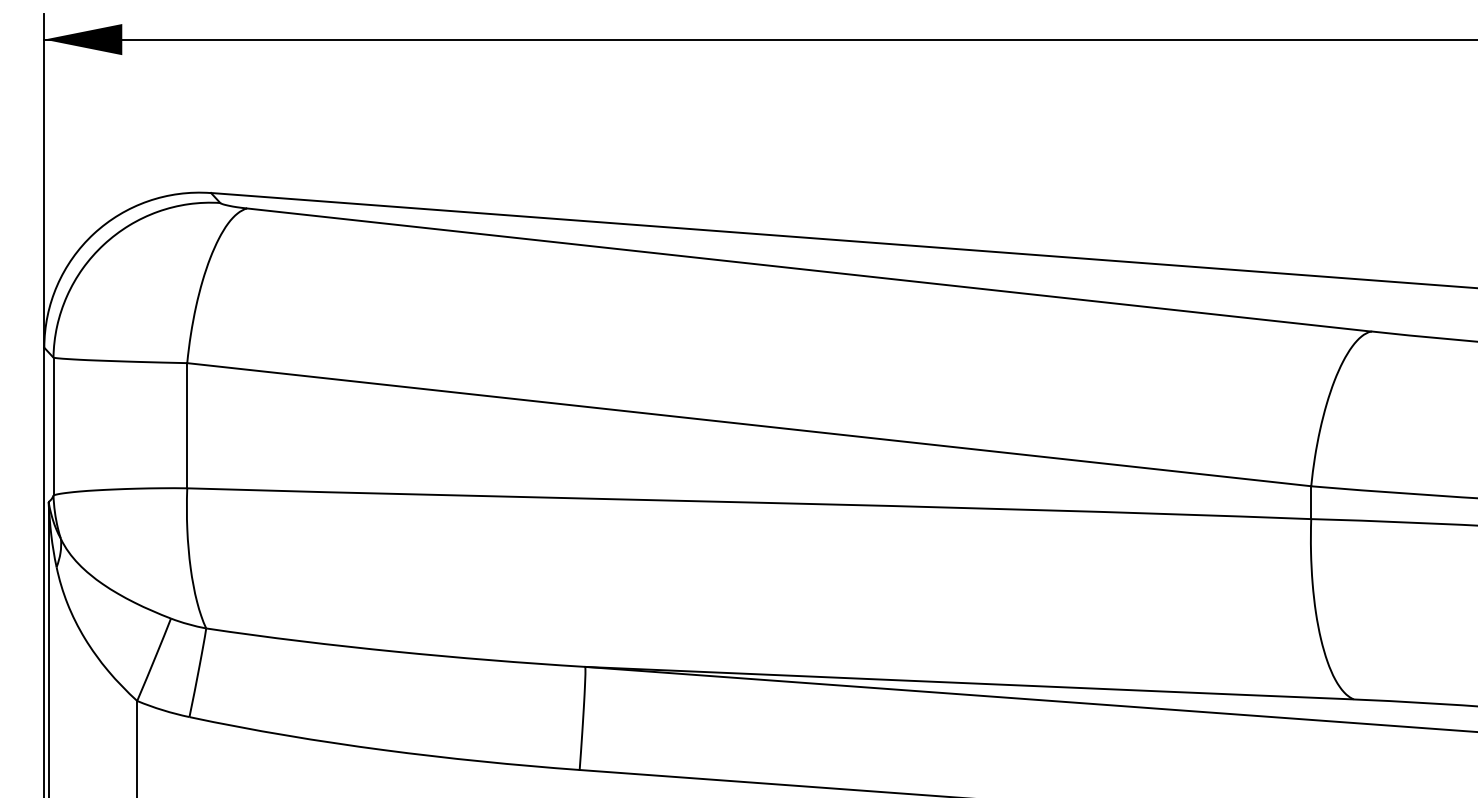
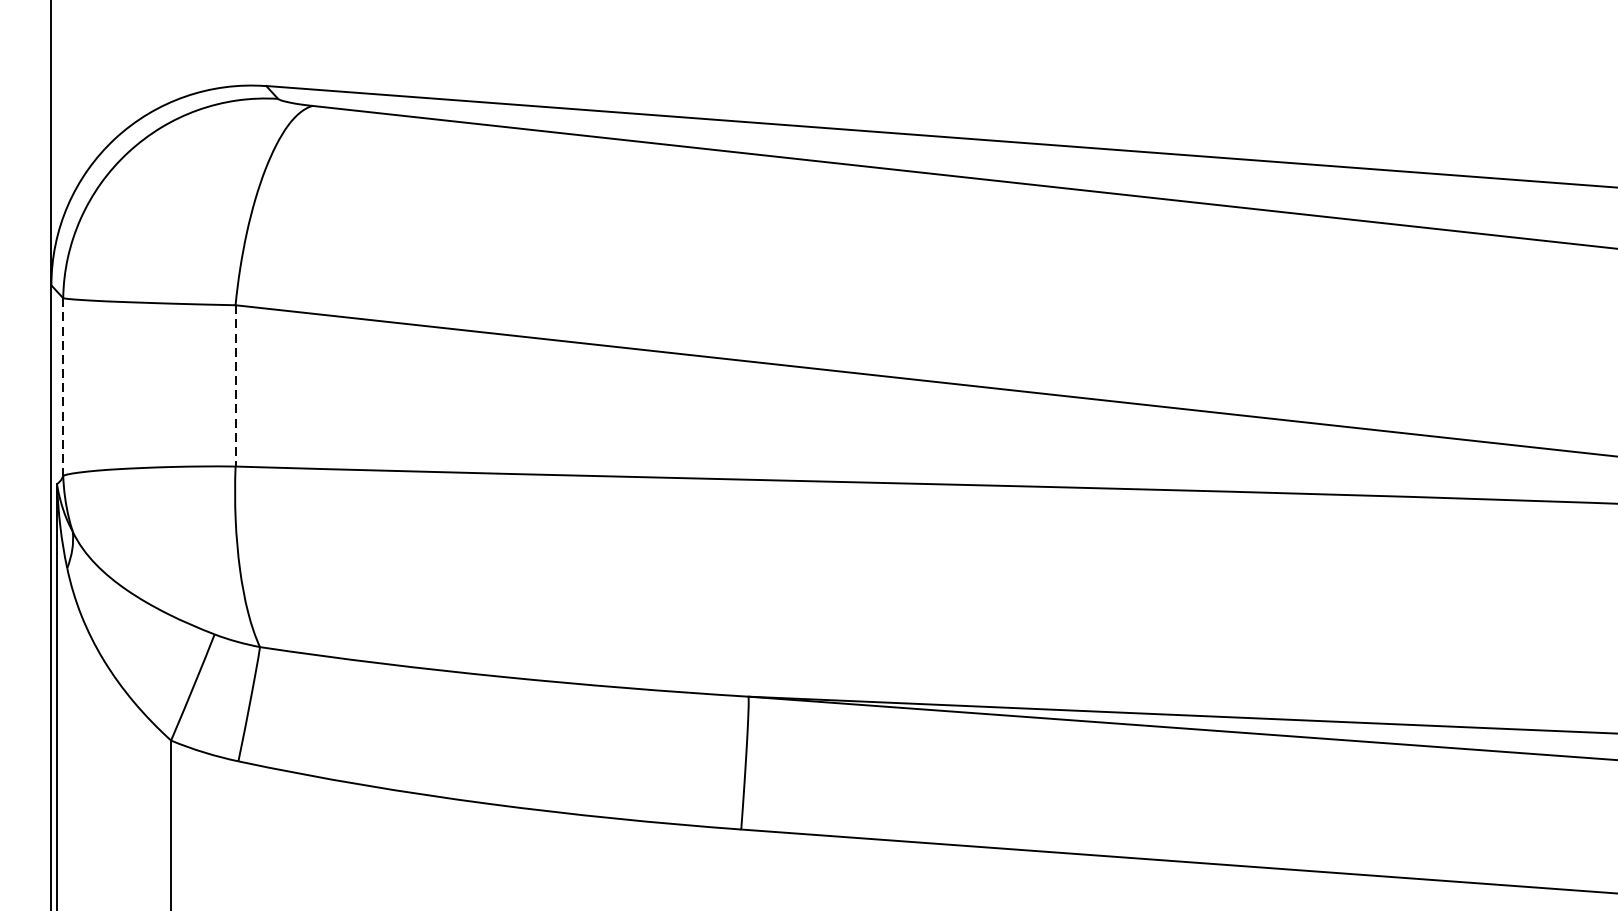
line: (187, 425) -> (235, 385), solid -> dashed
line: (53, 426) -> (63, 386), solid -> dashed

